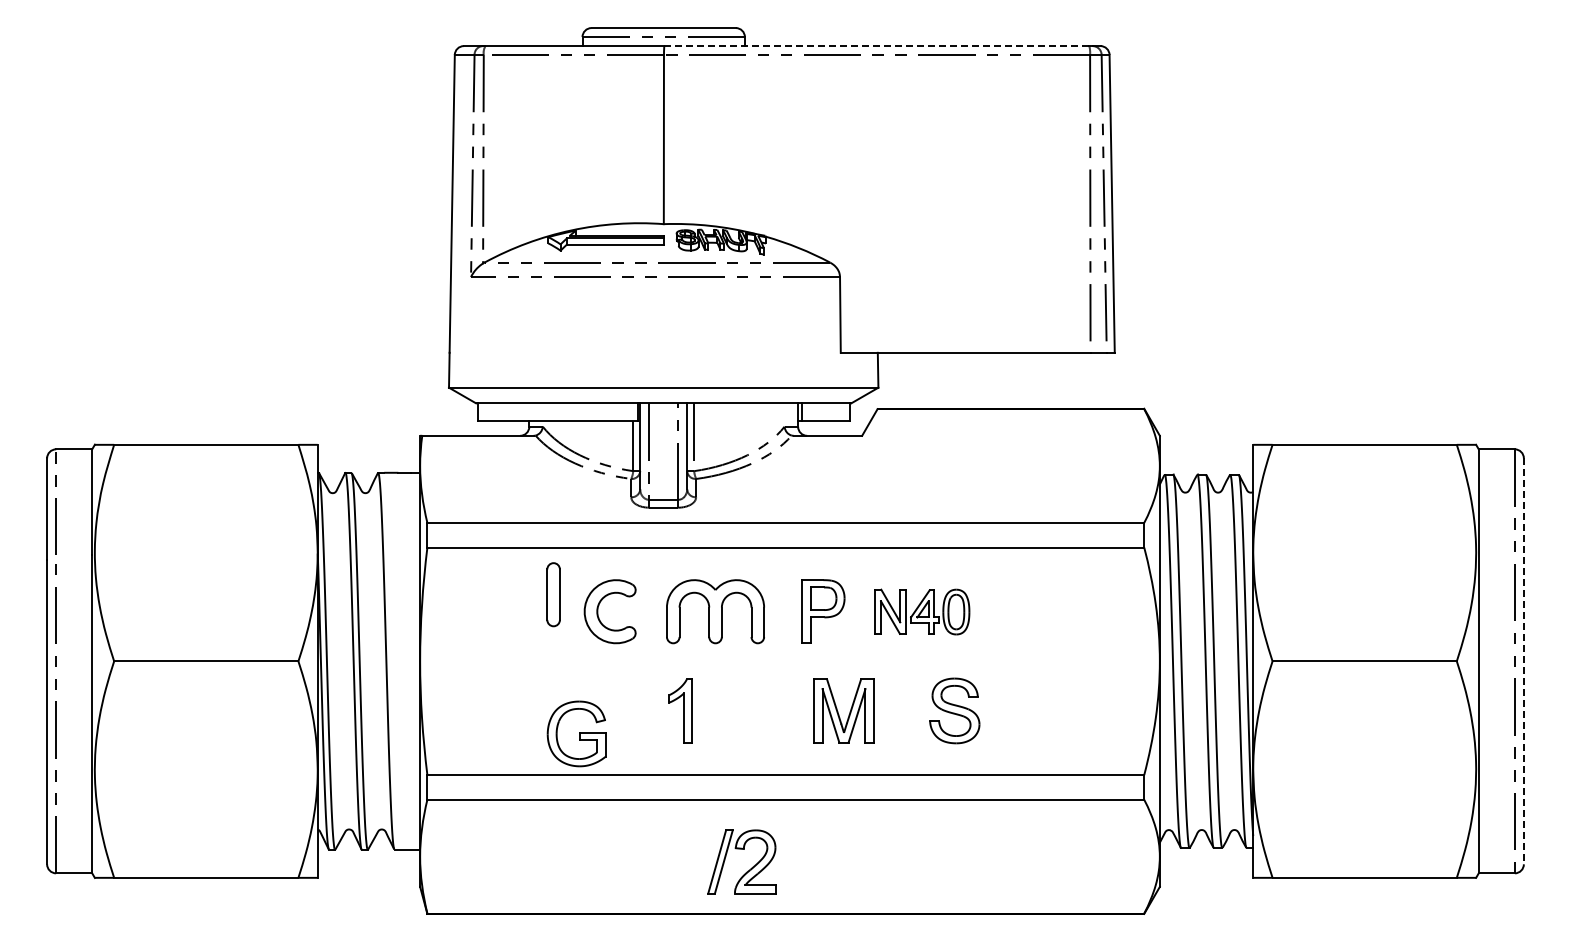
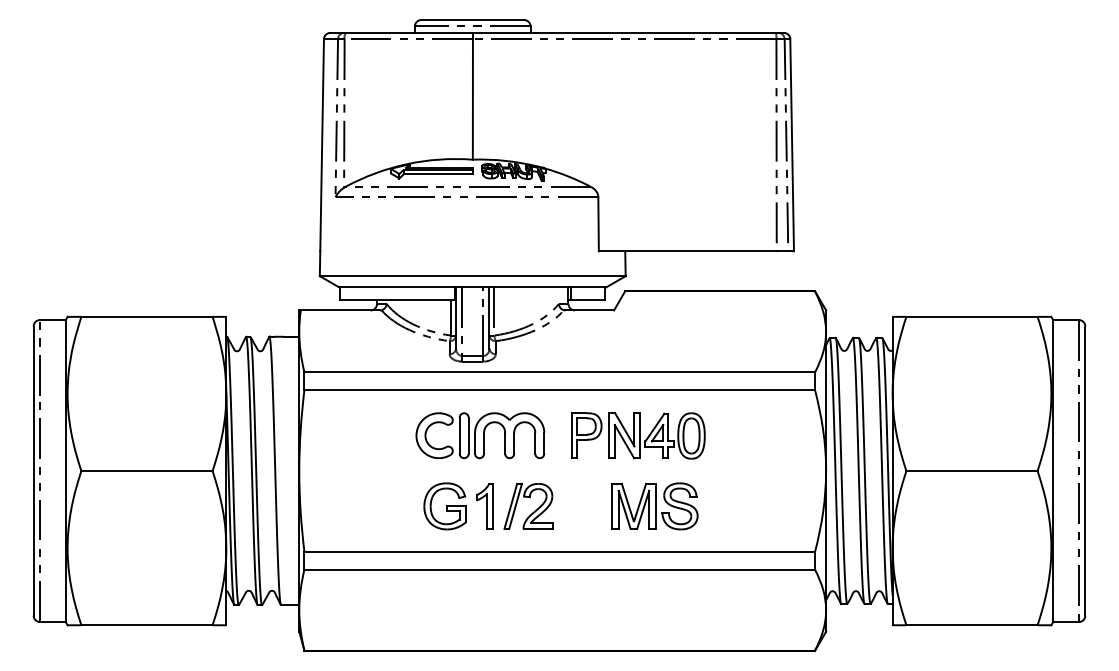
line: (877, 46) -> (625, 33), dashed -> solid
part: (553, 594) -> (464, 435), moved
part: (922, 611) -> (657, 435), size x1.43
line: (1523, 661) -> (1085, 471), dashed -> solid
part: (843, 710) -> (633, 506), moved
part: (576, 733) -> (444, 506), moved
part: (746, 871) -> (531, 513), moved

